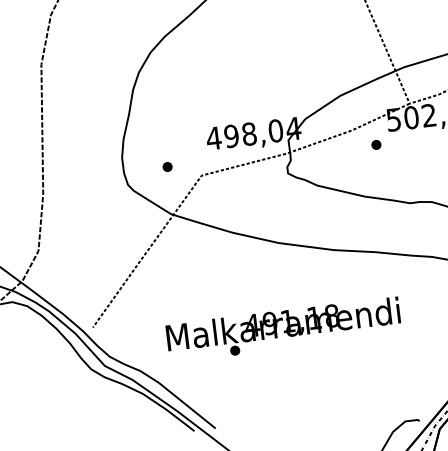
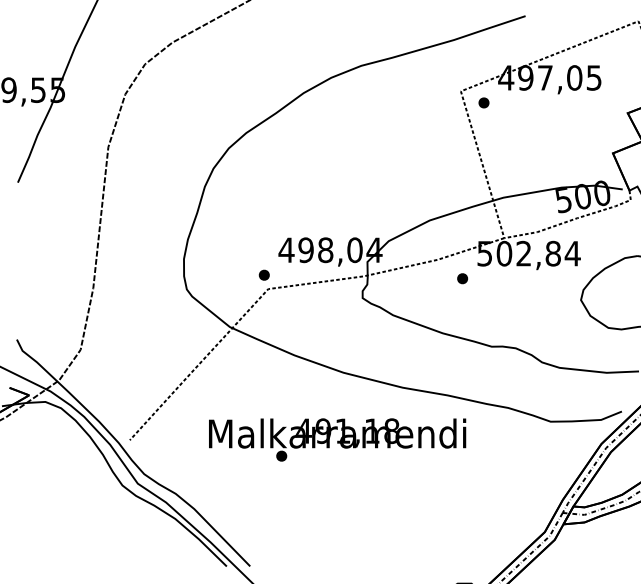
part: (166, 166) -> (263, 274), moved
text: (283, 329) -> (337, 439), moved

